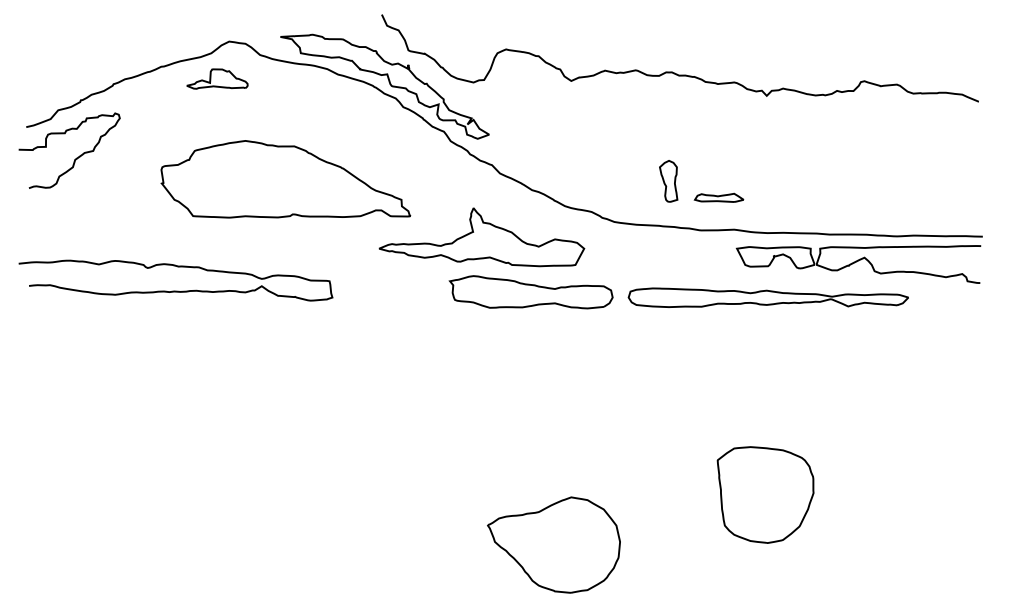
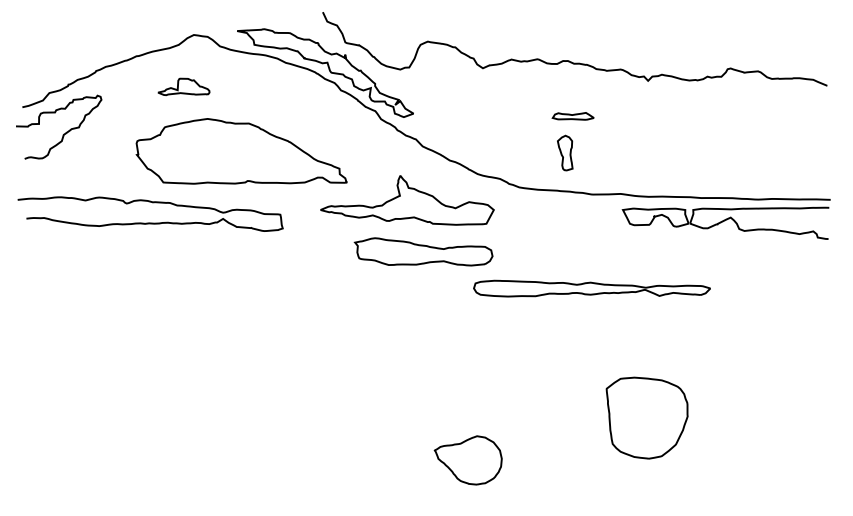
part: (217, 78) -> (183, 86), moved
part: (718, 197) -> (572, 116), moved
curve: (175, 290) -> (150, 222), moved
part: (530, 292) -> (423, 252), moved
part: (767, 297) -> (591, 288), moved
part: (553, 544) -> (467, 459), size x0.6

